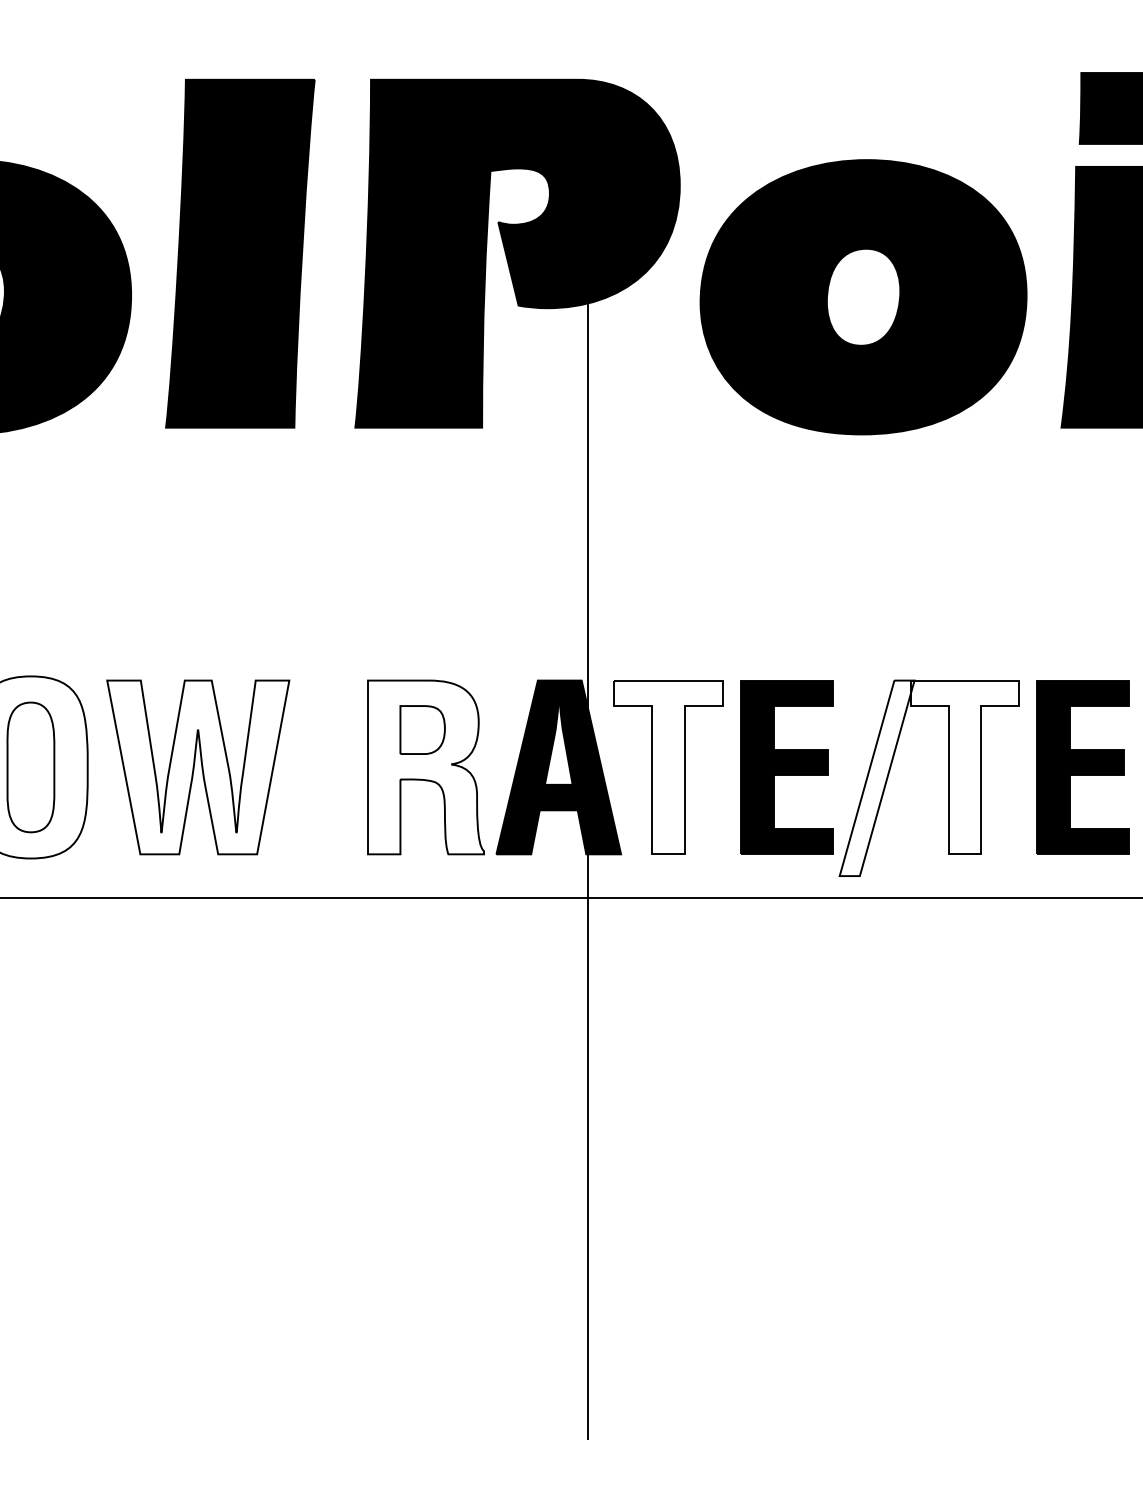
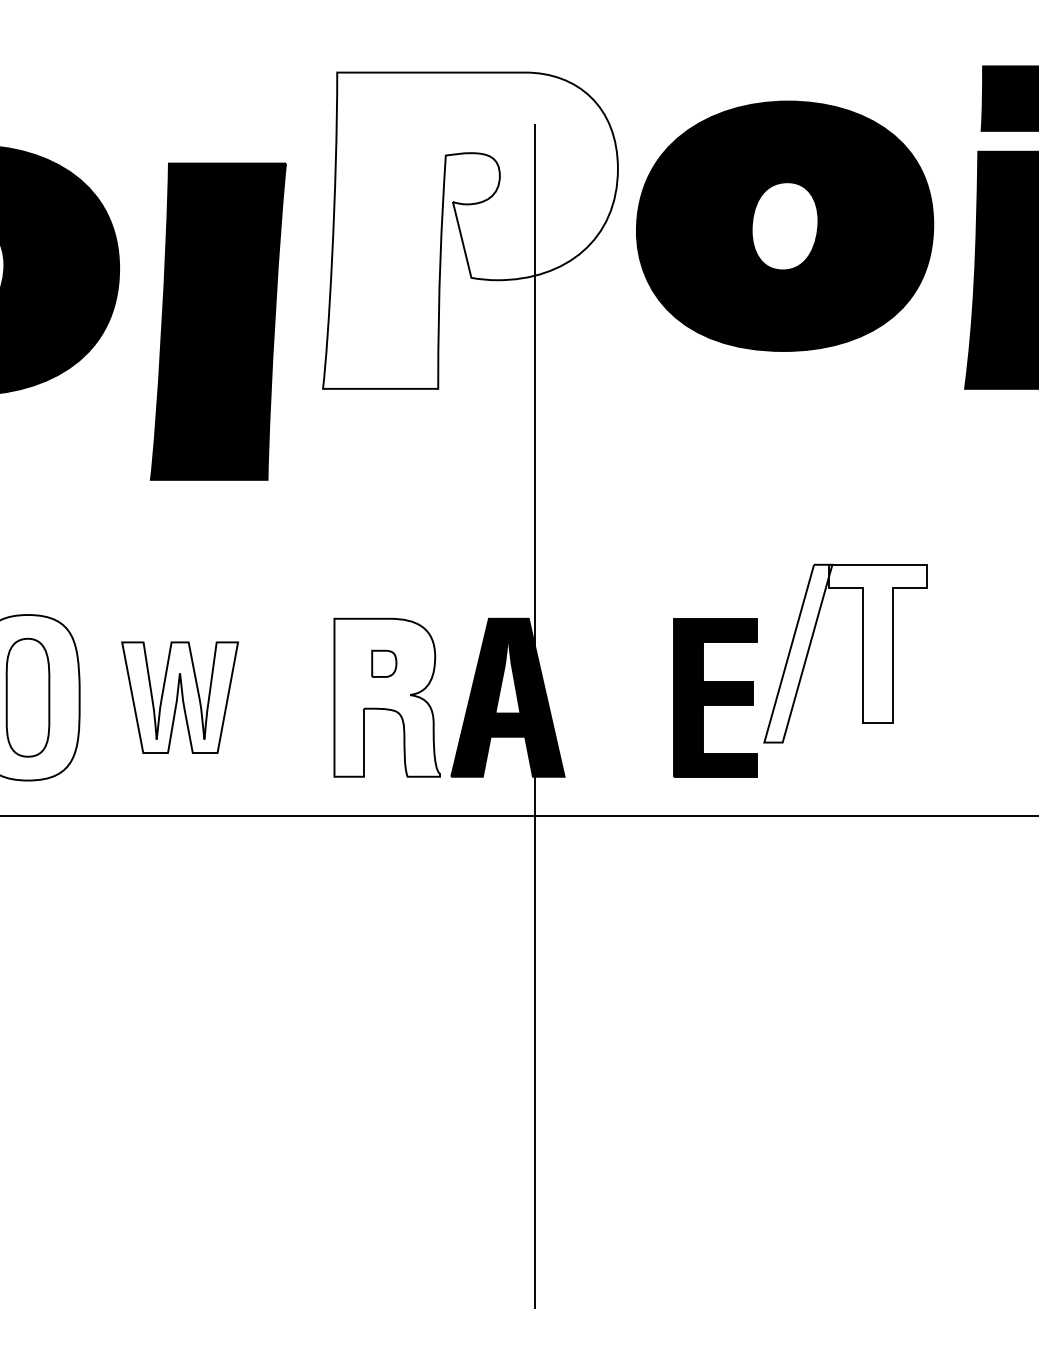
part: (240, 253) -> (218, 321), moved
fill: (517, 253) -> (470, 230), removed
part: (864, 296) -> (785, 225), moved
part: (423, 729) -> (384, 663), size x0.6
part: (197, 767) -> (179, 697), size x0.7
part: (668, 767) -> (607, 697), removed
part: (1082, 767) -> (984, 697), removed
part: (947, 778) -> (862, 653), moved

